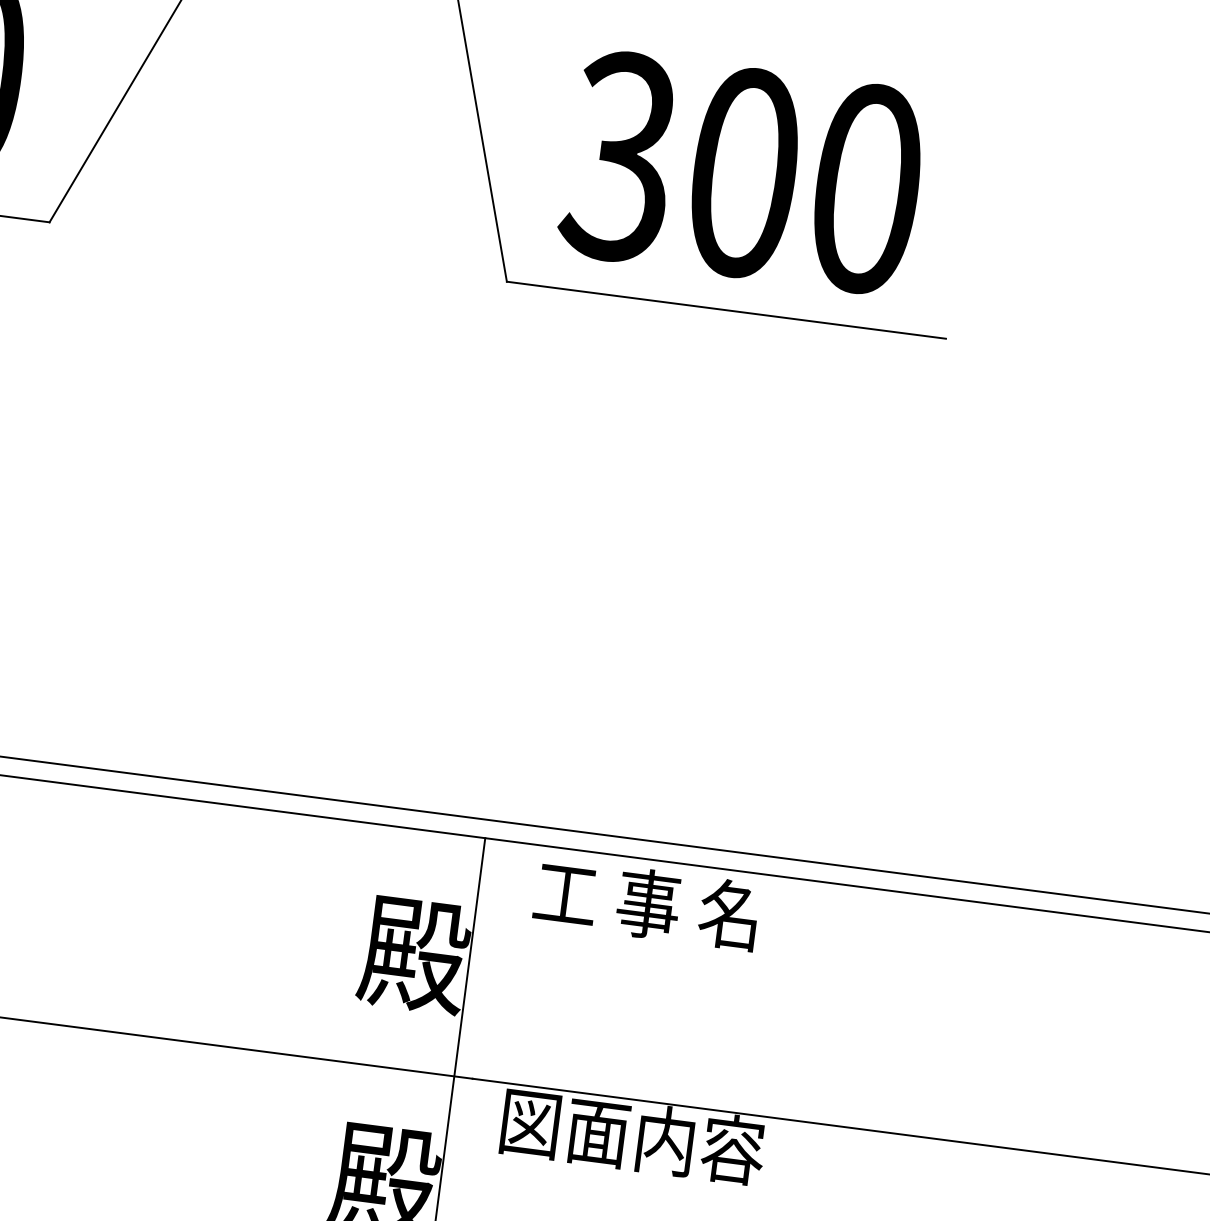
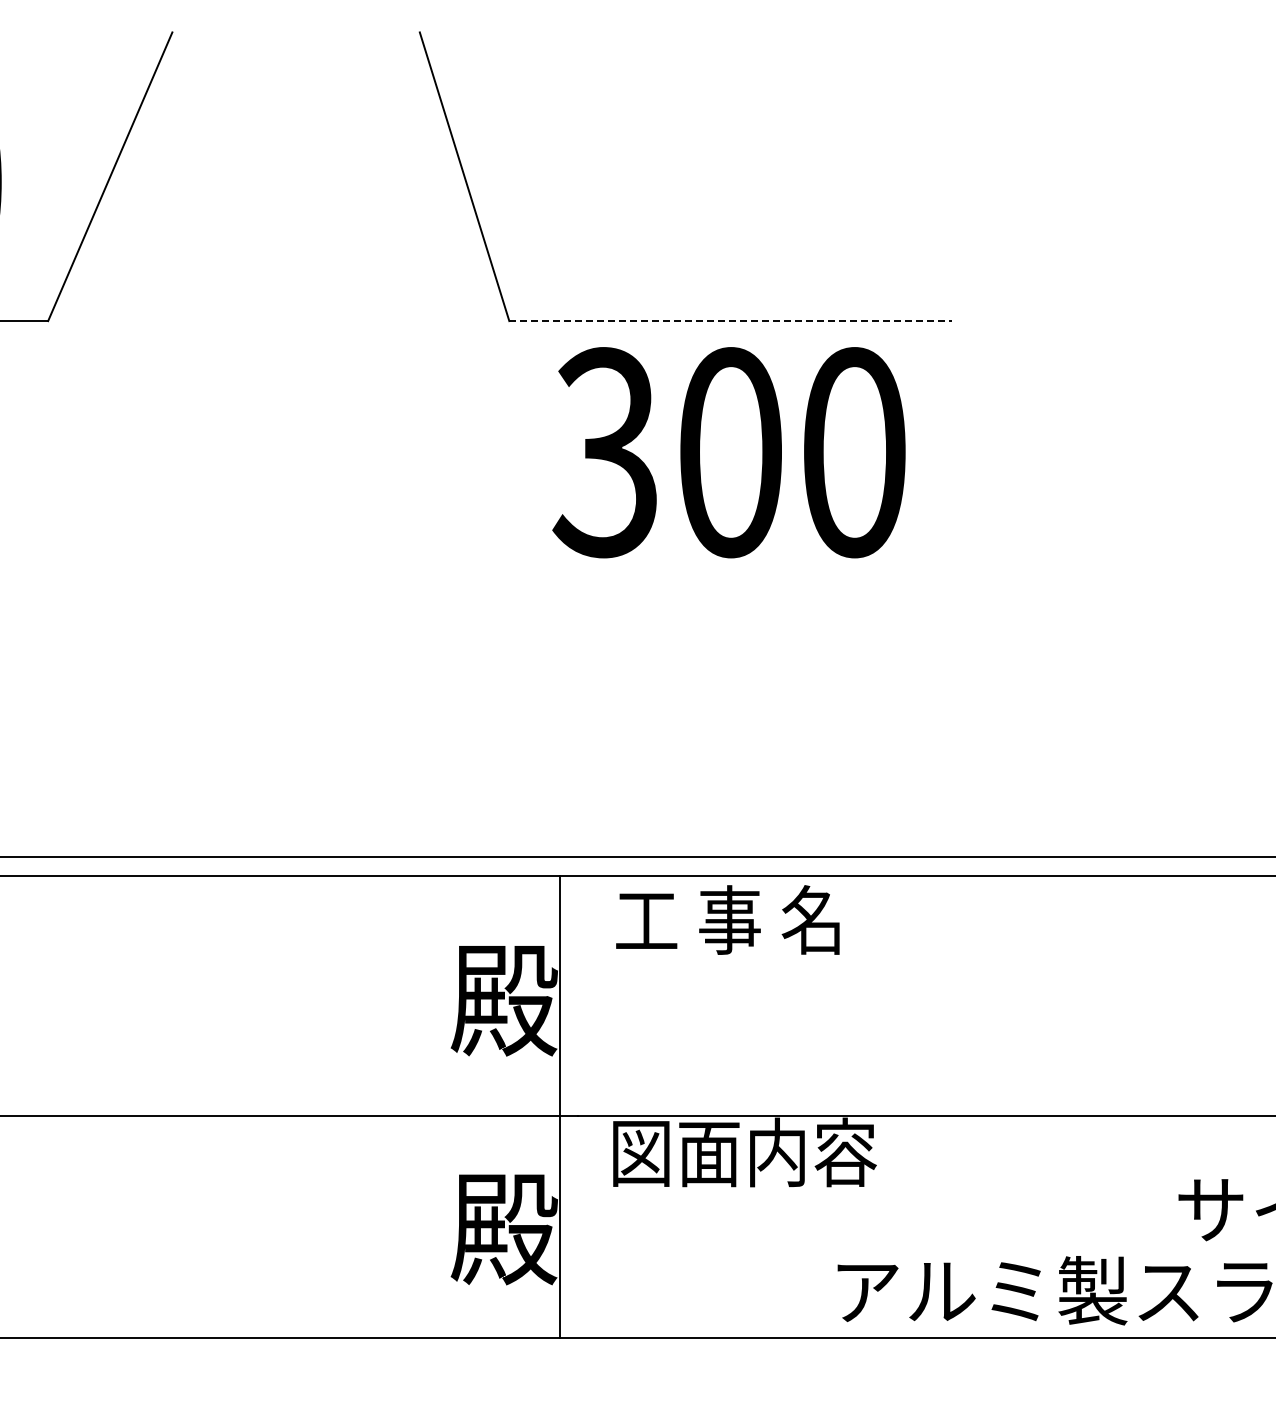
text: (742, 172) -> (728, 452), moved
line: (727, 310) -> (731, 321), solid -> dashed

